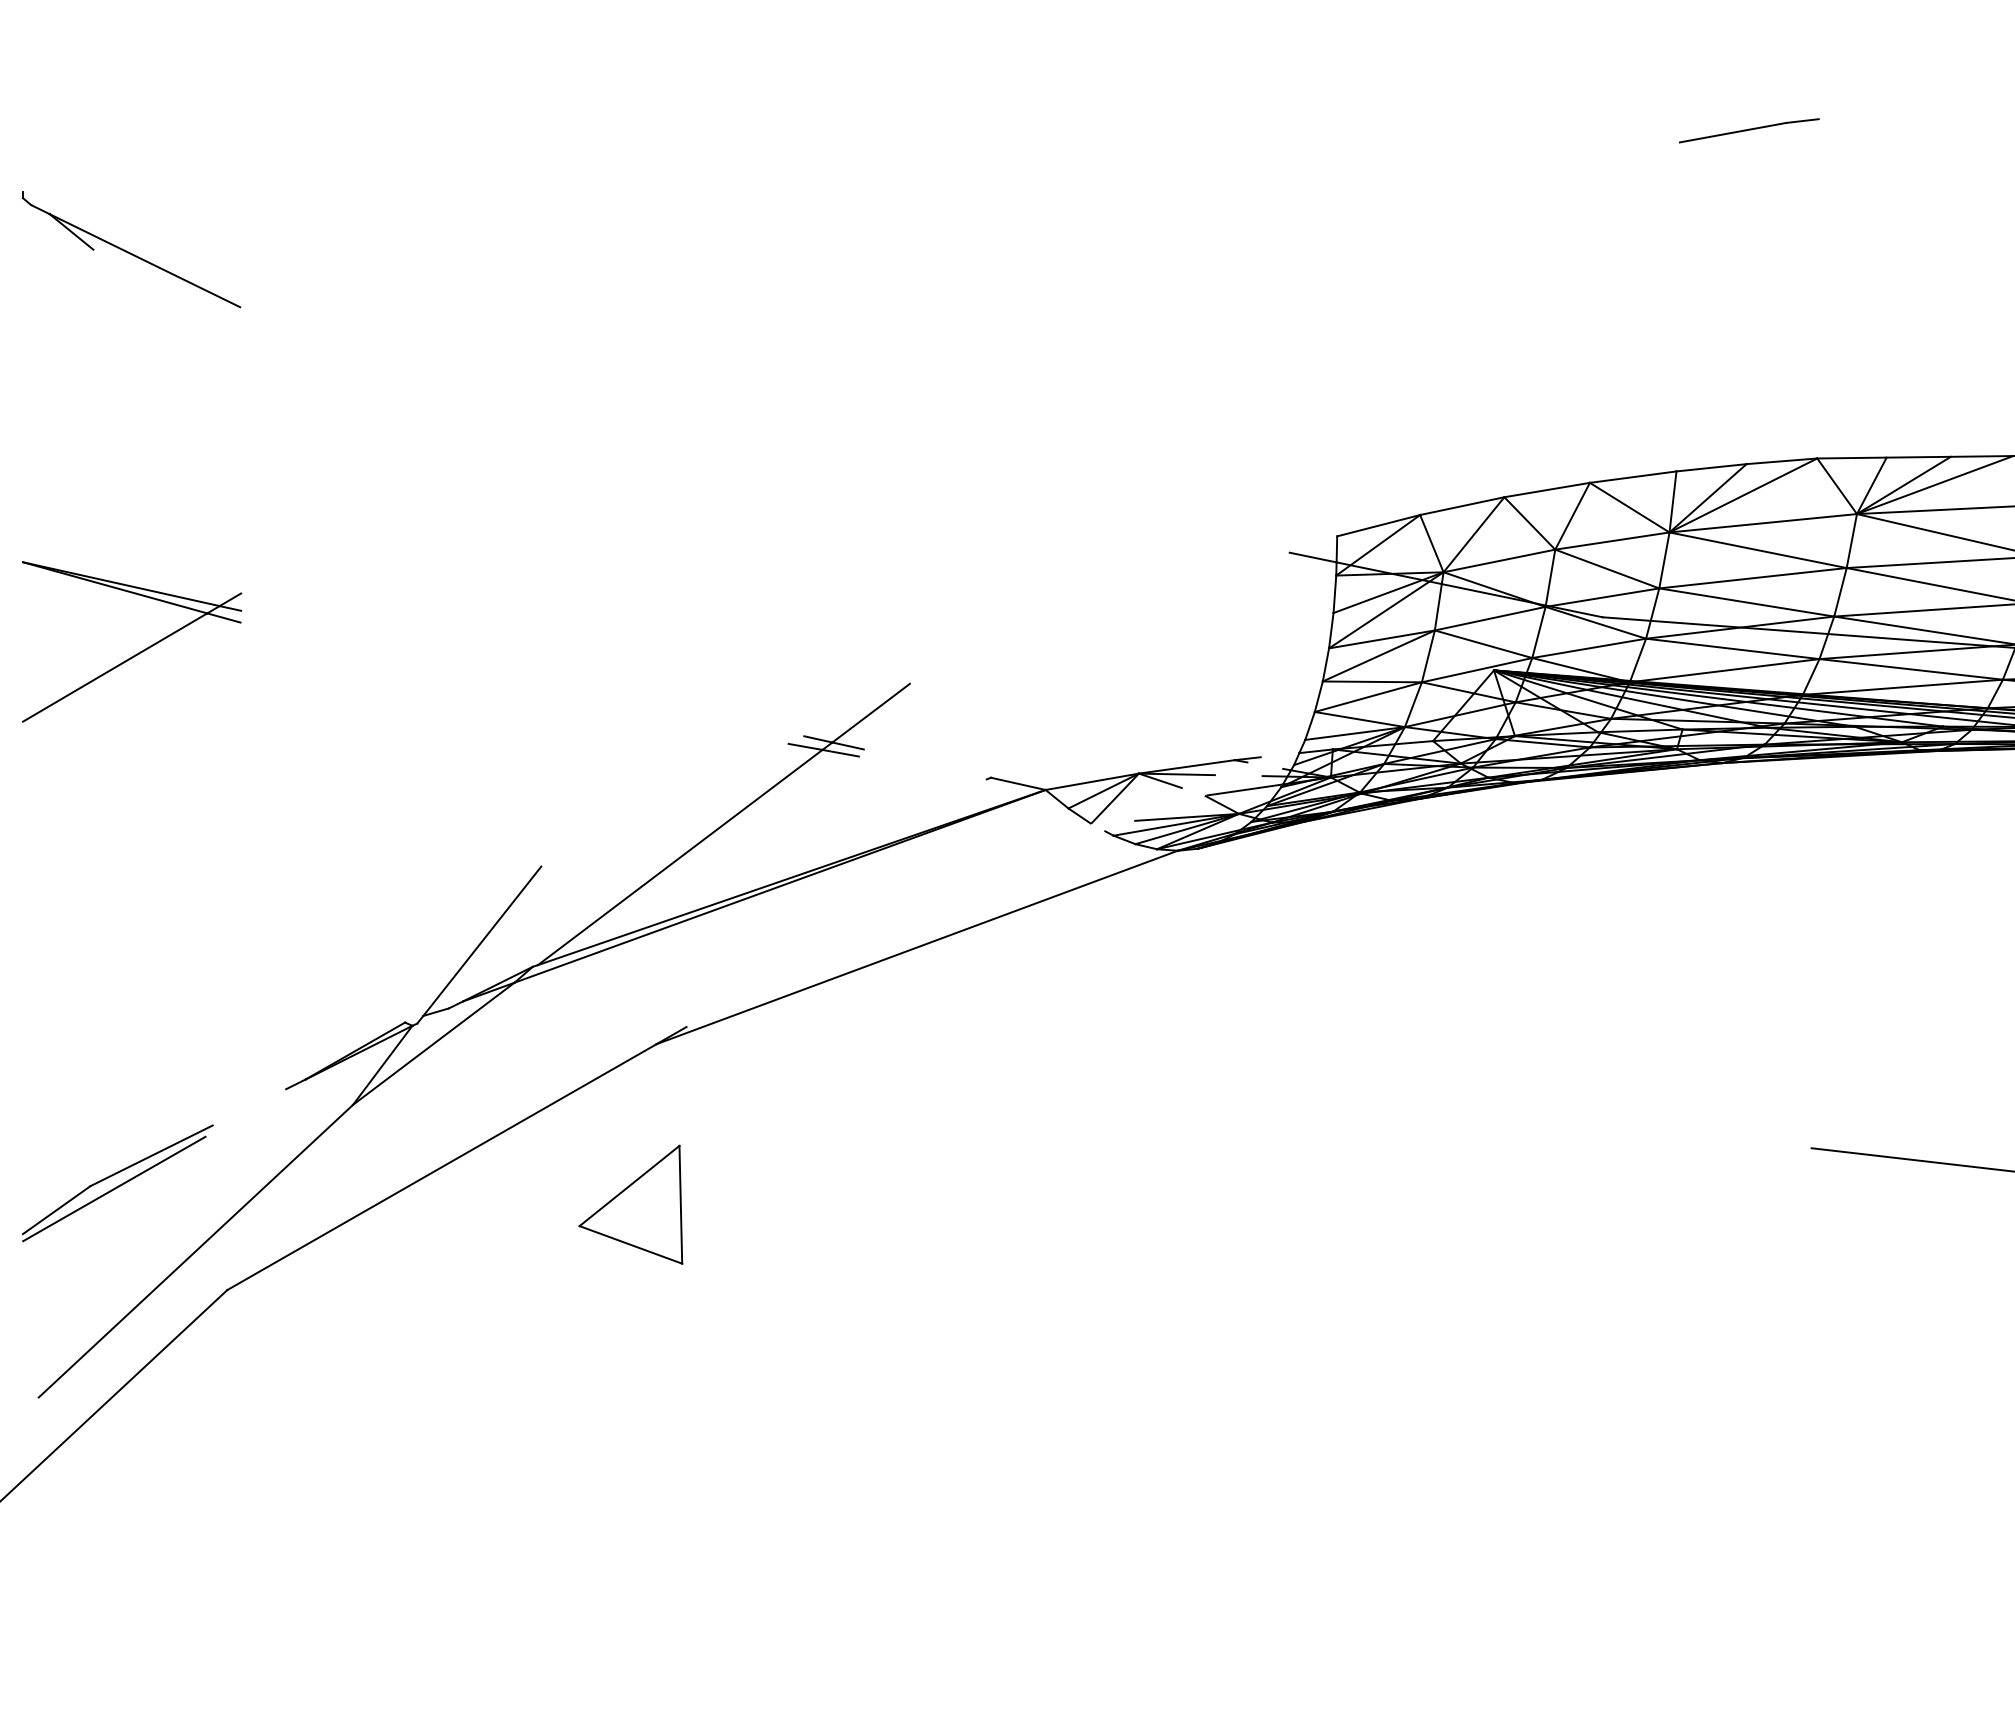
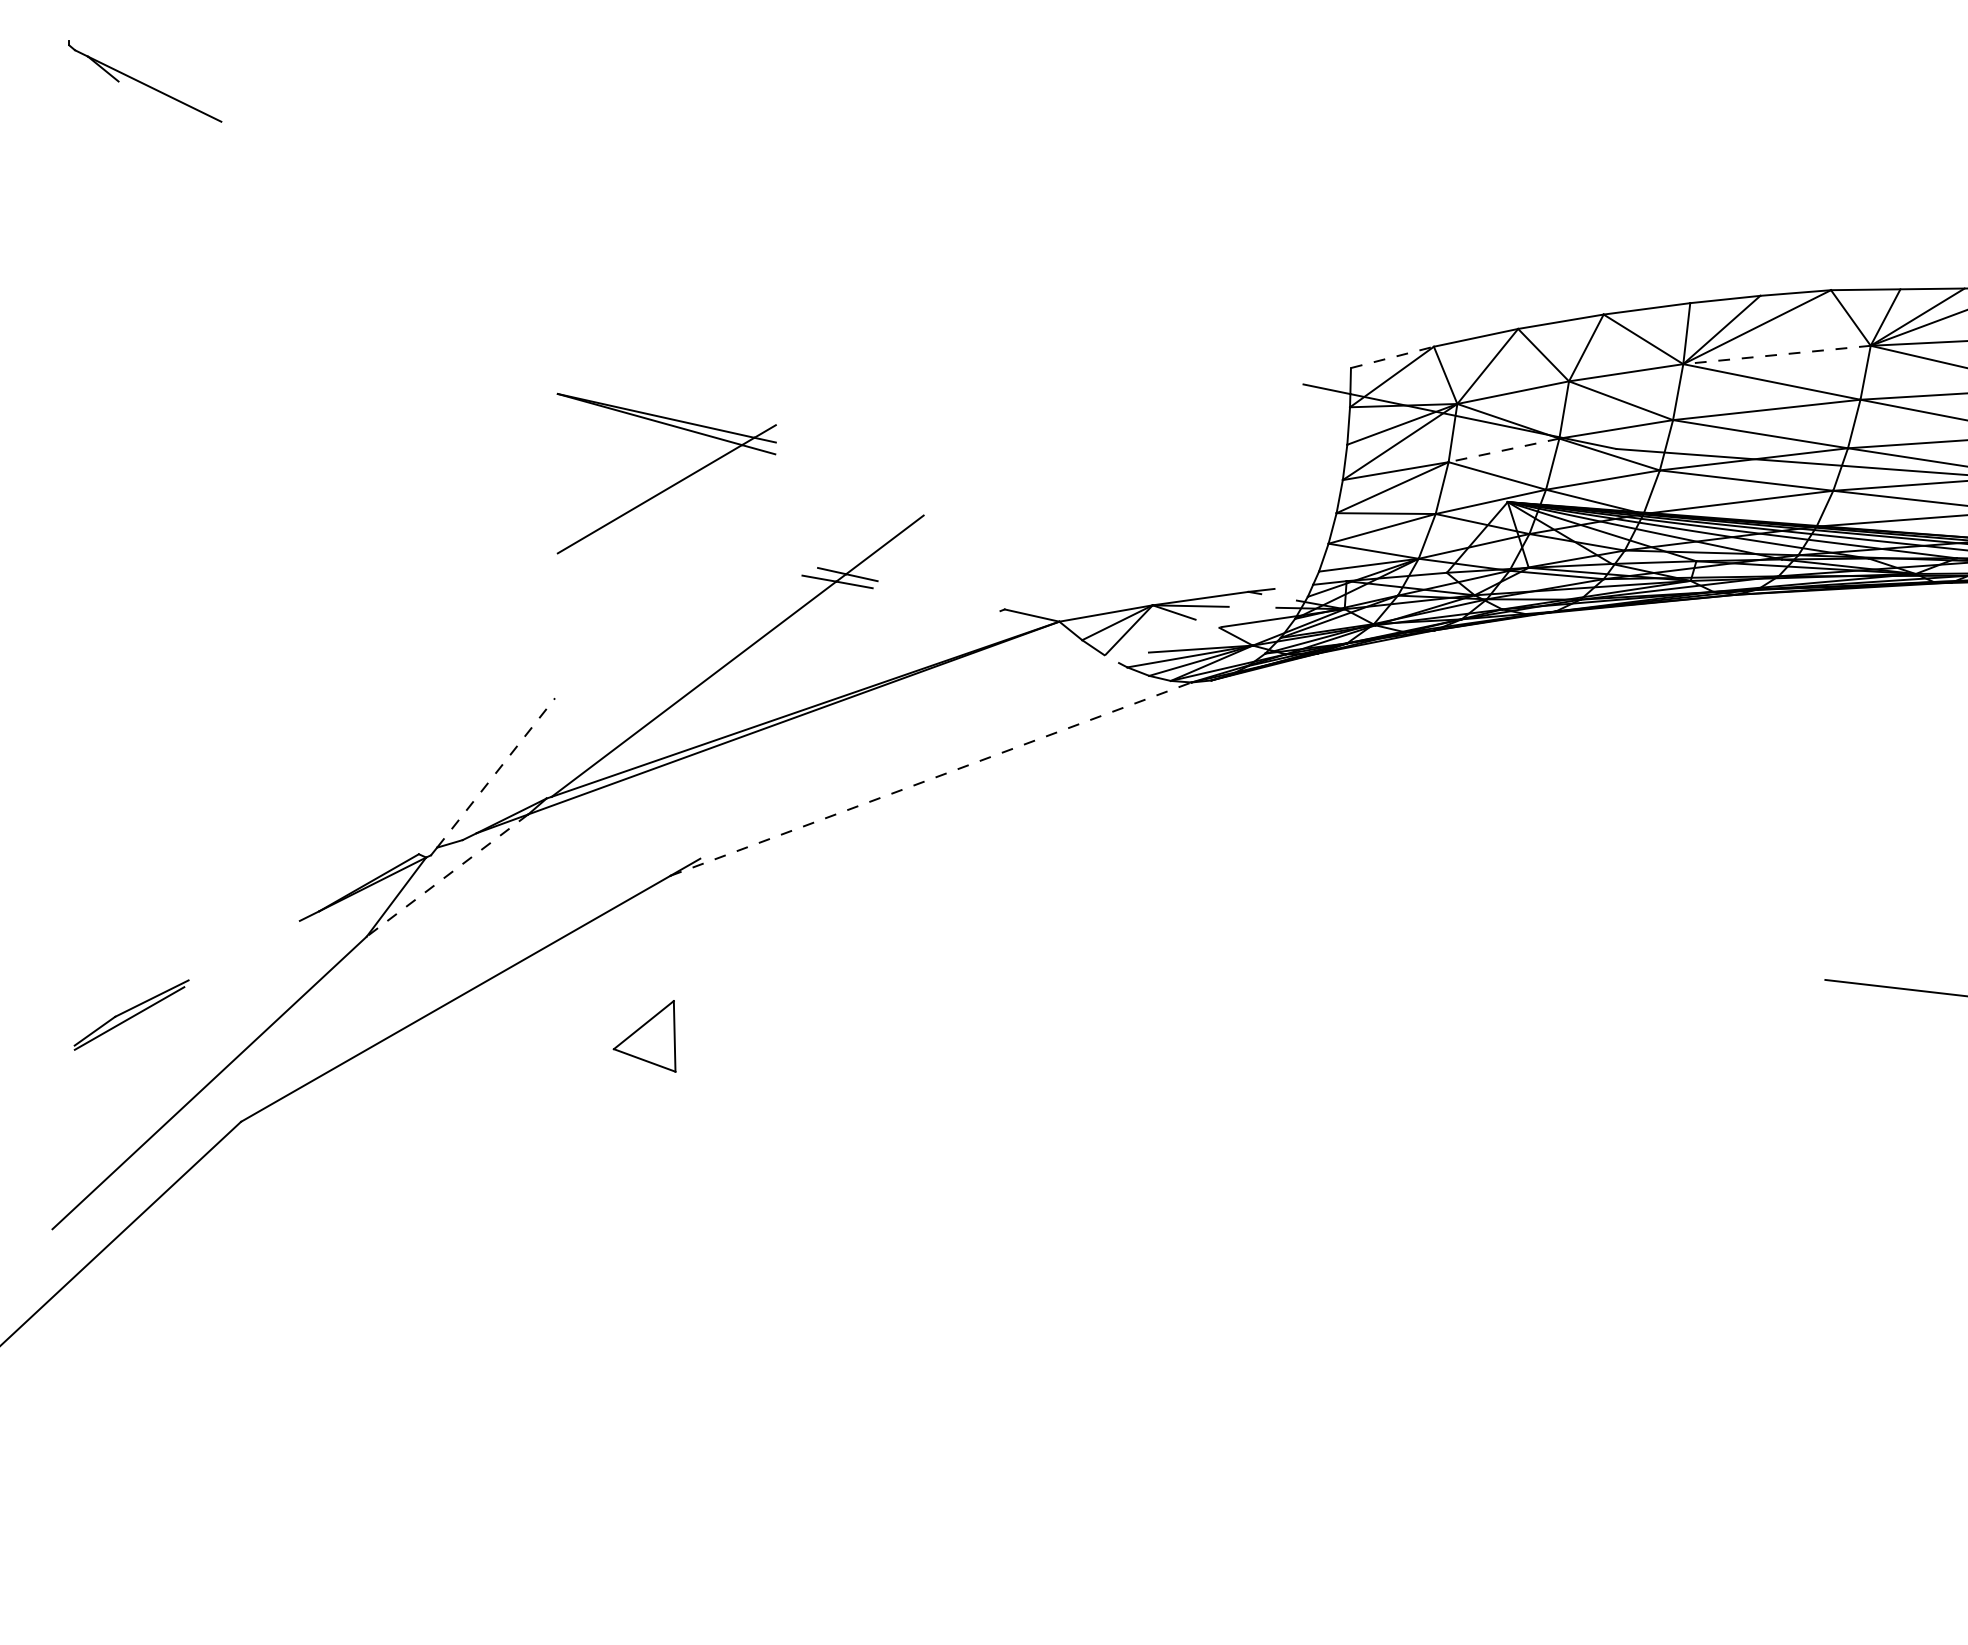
part: (131, 249) -> (145, 81), size x0.7
line: (1762, 523) -> (1776, 355), solid -> dashed
line: (1378, 525) -> (1392, 357), solid -> dashed
line: (1490, 618) -> (1504, 450), solid -> dashed
part: (138, 652) -> (673, 484), moved
line: (482, 940) -> (496, 772), solid -> dashed
line: (917, 947) -> (931, 779), solid -> dashed
line: (433, 1044) -> (447, 876), solid -> dashed
part: (117, 1183) -> (131, 1015), size x0.6
part: (630, 1204) -> (644, 1036), size x0.6

